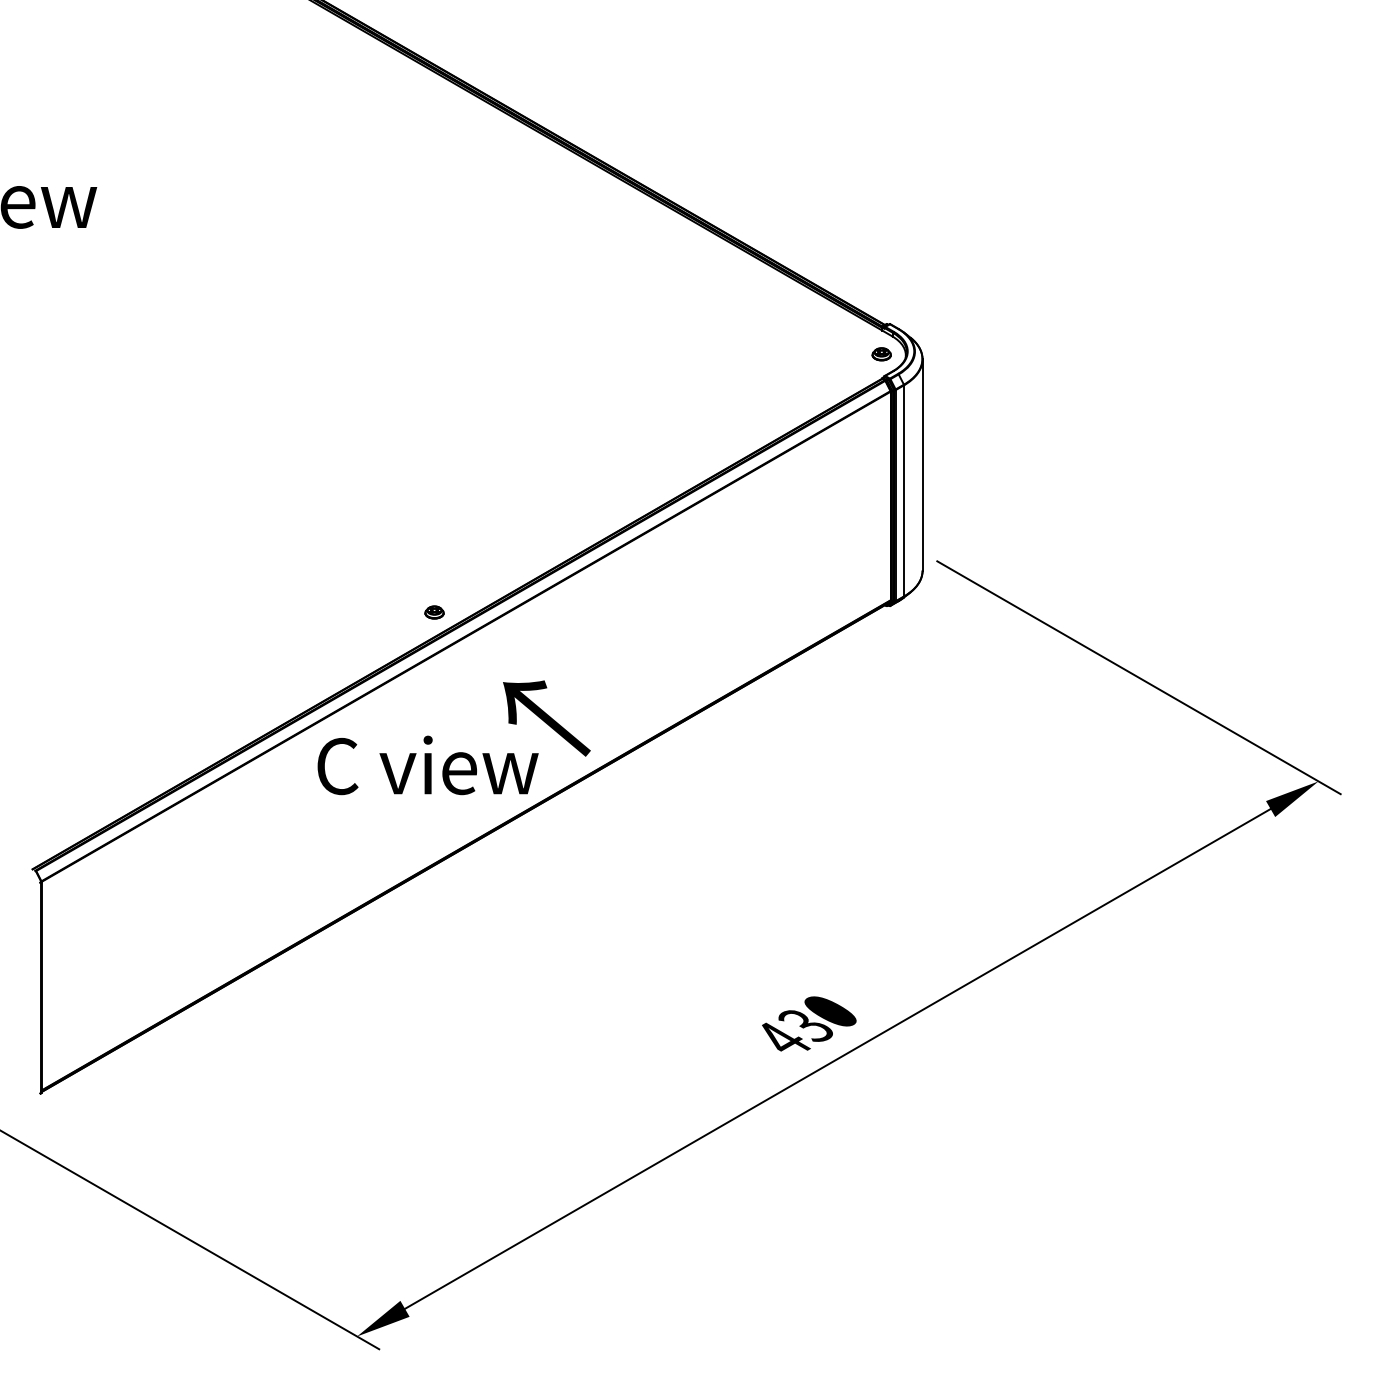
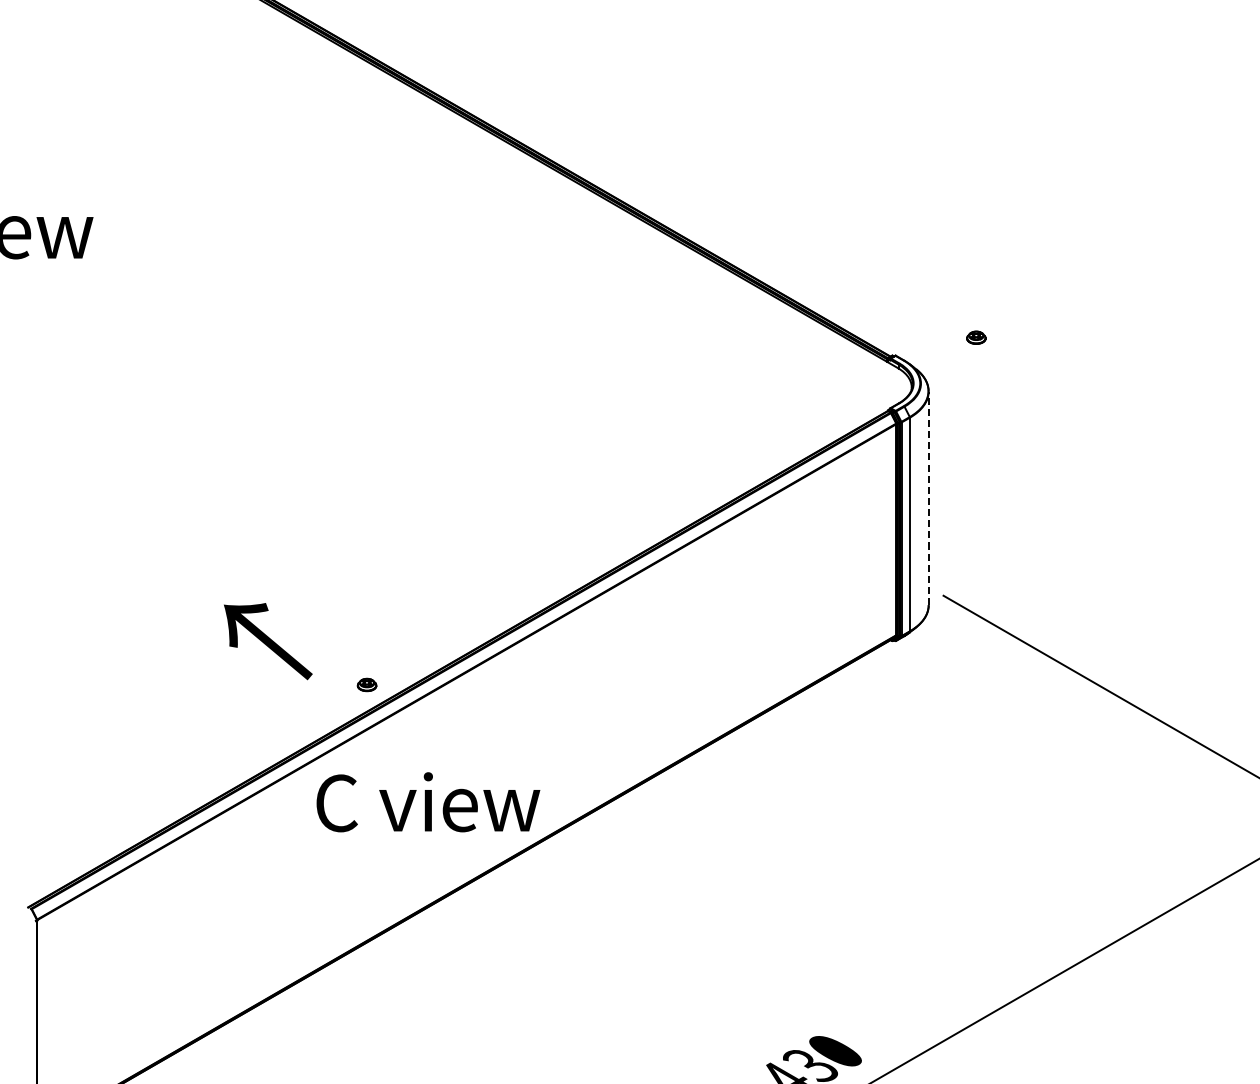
part: (881, 354) -> (976, 337), moved
line: (922, 465) -> (928, 498), solid -> dashed
part: (434, 612) -> (367, 684), moved
text: (546, 718) -> (267, 641), moved

